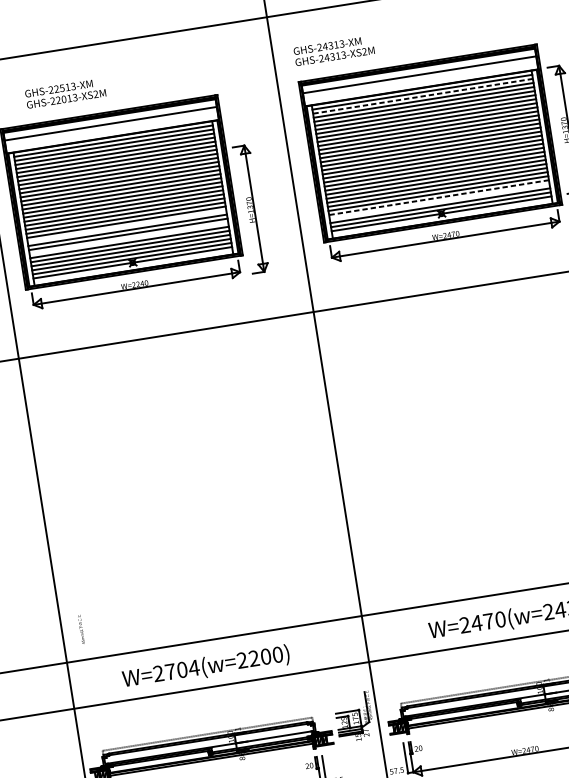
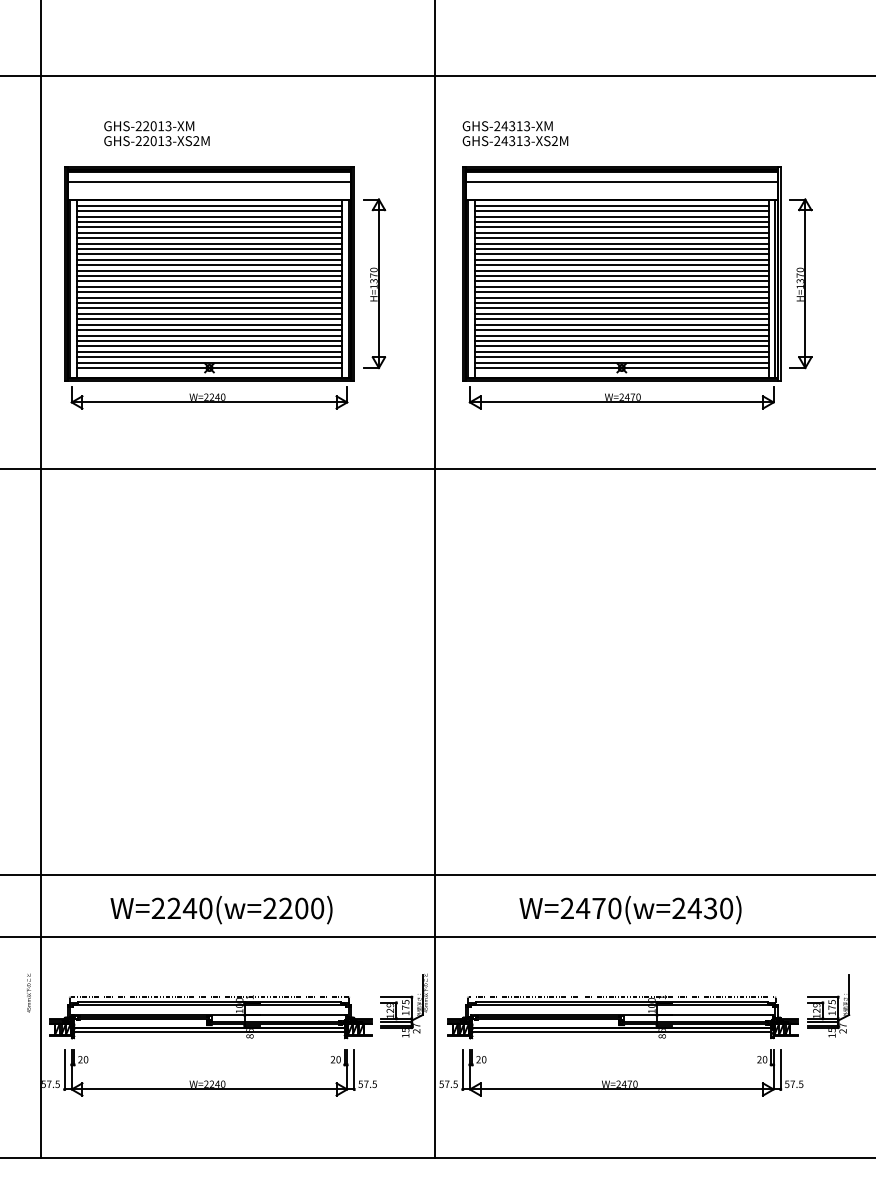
text: (62, 88) -> (153, 126), GHS-22513-XM -> GHS-22013-XM
line: (422, 96) -> (621, 211), dashed -> solid
line: (438, 197) -> (621, 346), dashed -> solid
line: (439, 201) -> (621, 351), added
part: (250, 209) -> (374, 283), moved
line: (127, 226) -> (209, 319), added
line: (128, 238) -> (209, 335), added
text: (81, 629) -> (28, 992), moved
text: (181, 669) -> (189, 908), W=2704(w=2200) -> W=2240(w=2200)

